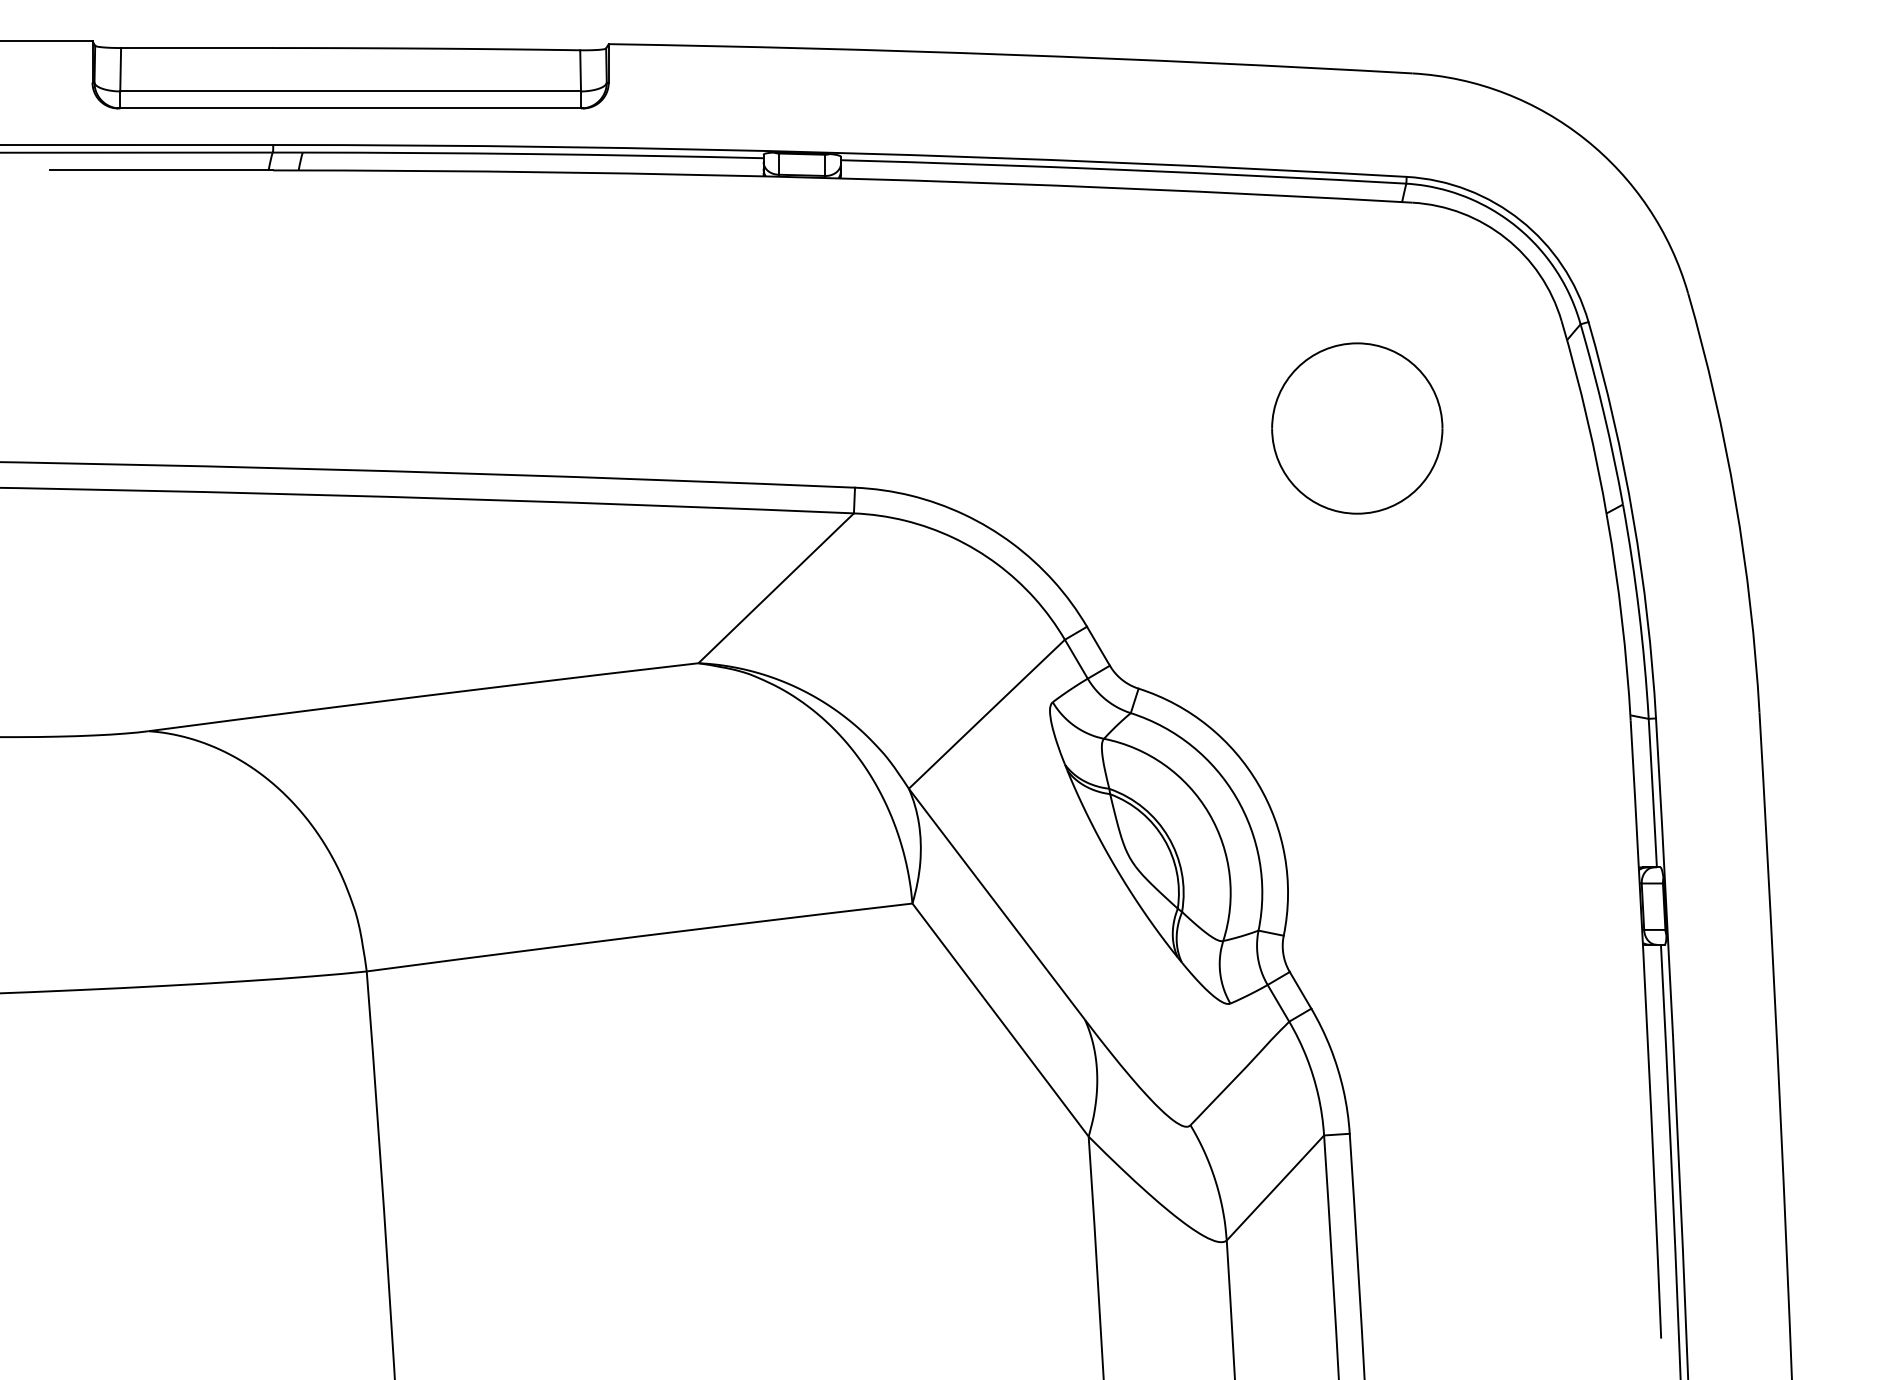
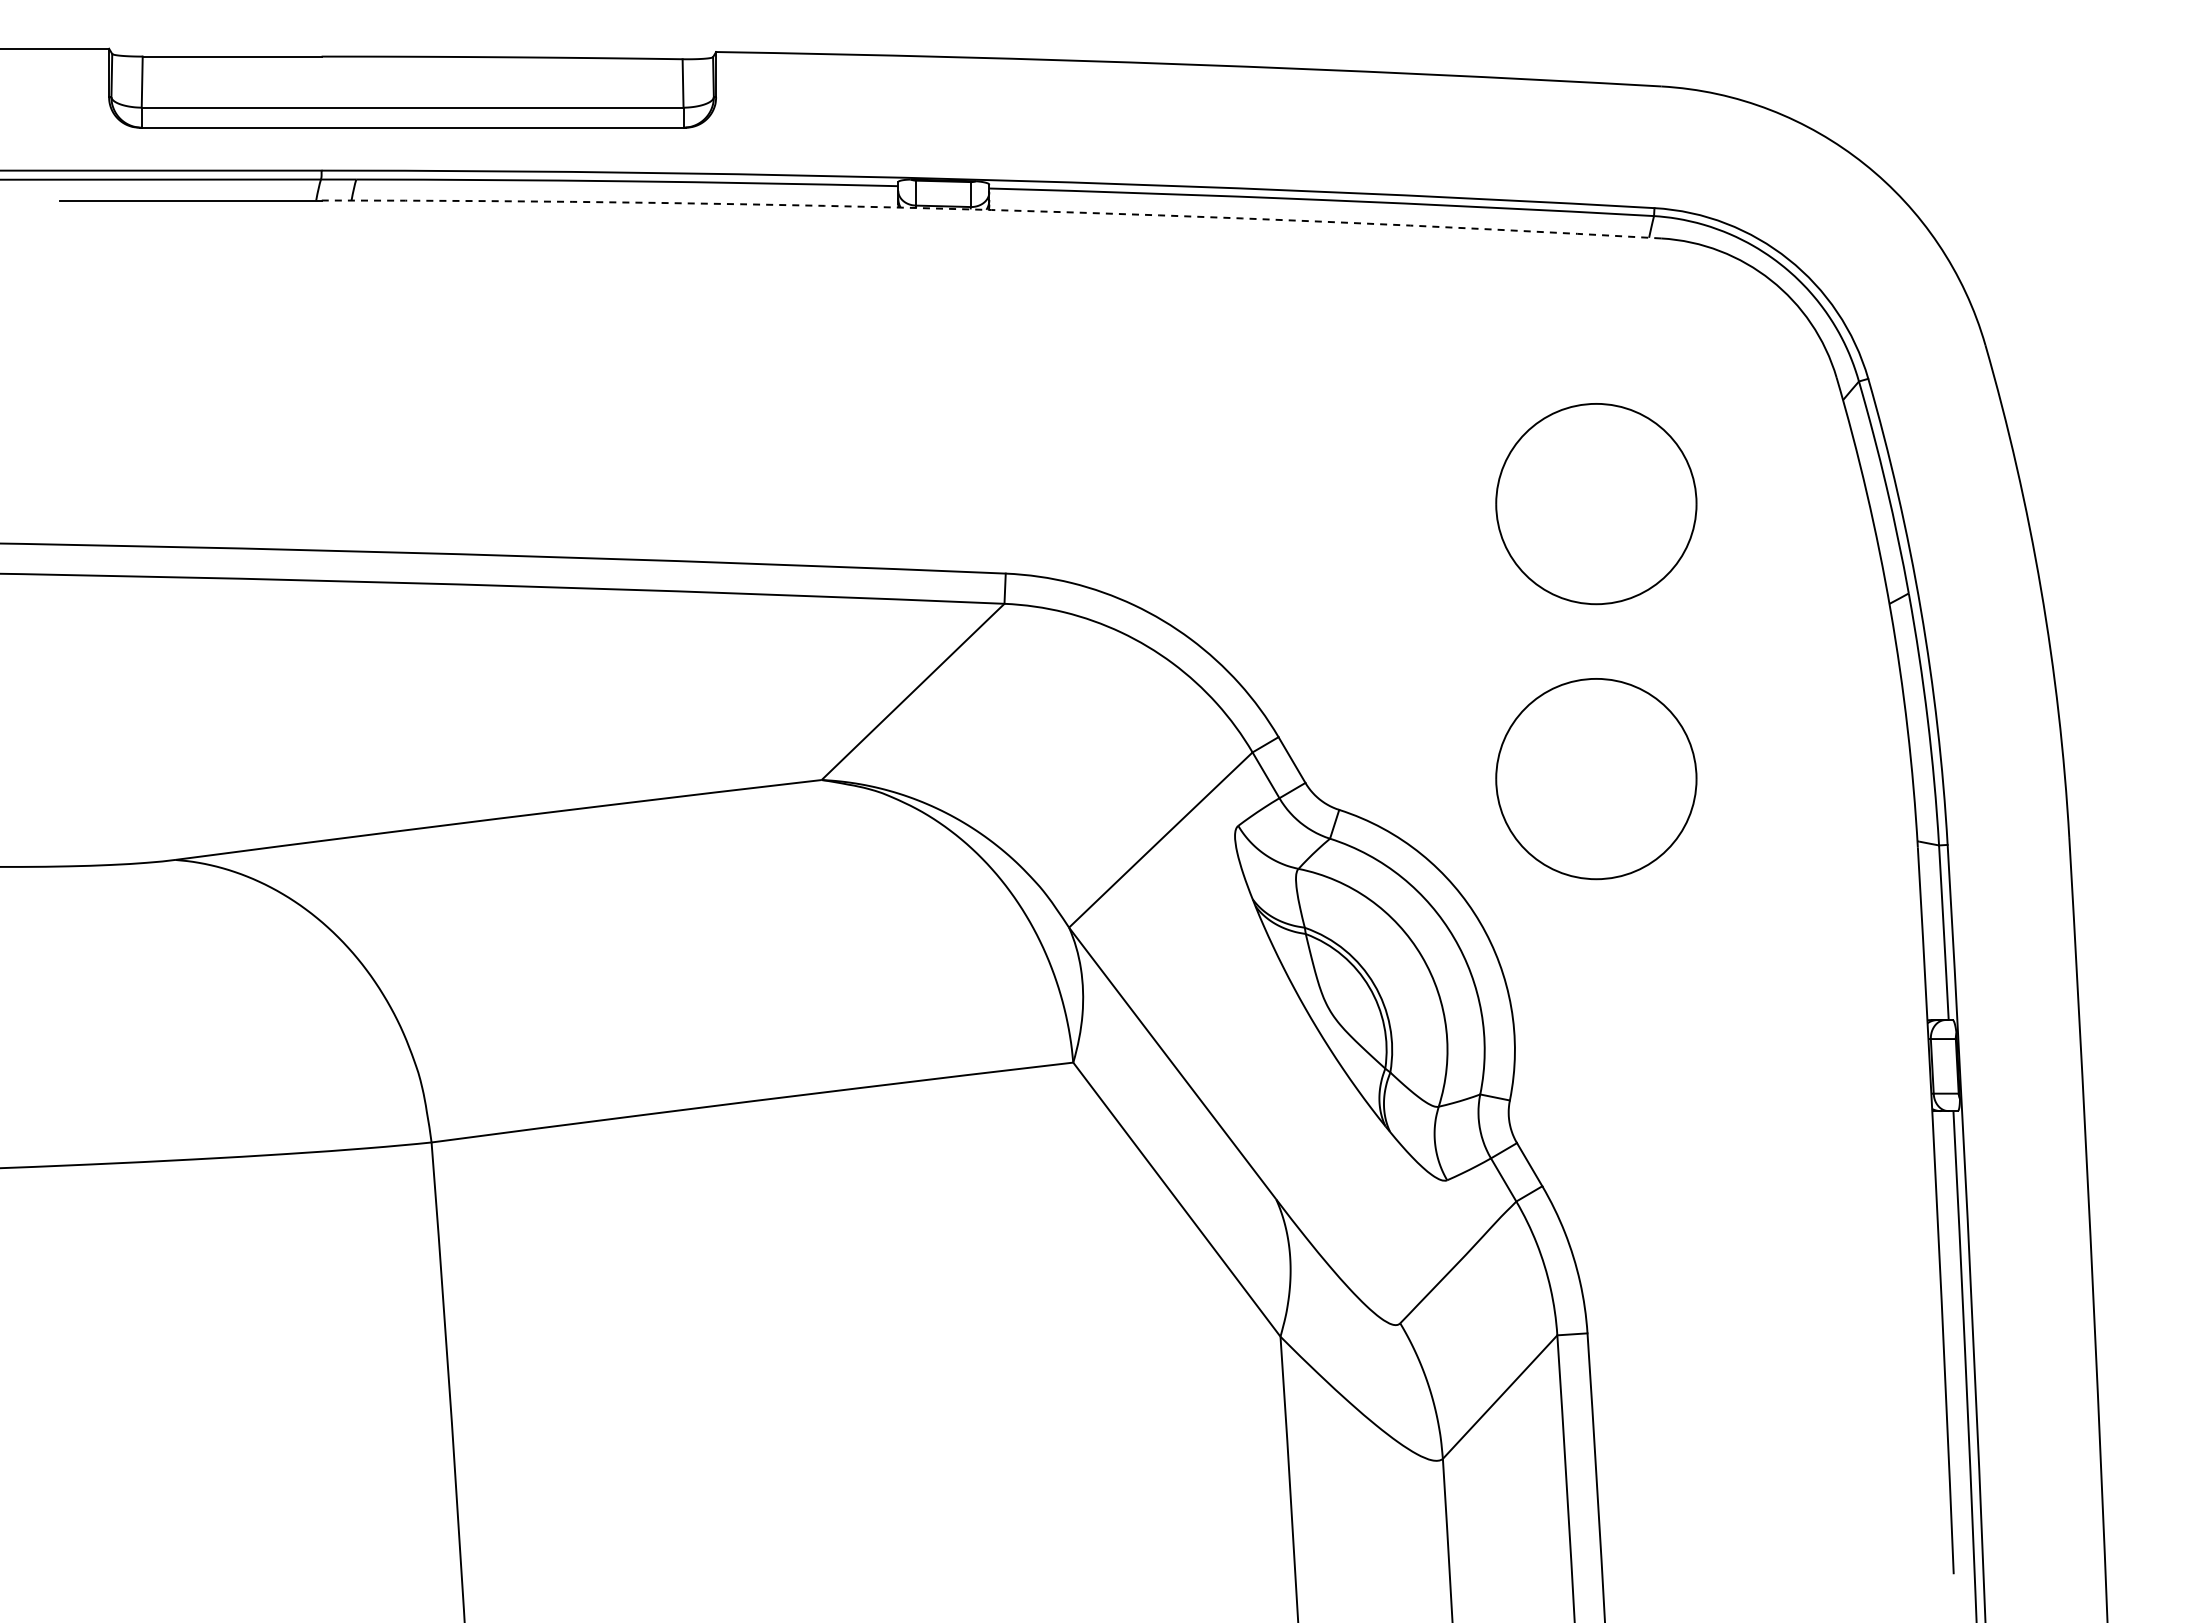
arc: (842, 178) -> (991, 210), solid -> dashed
part: (1357, 662) -> (1596, 779), added

